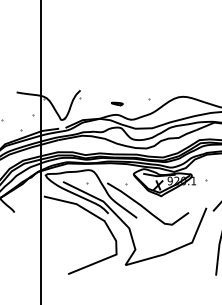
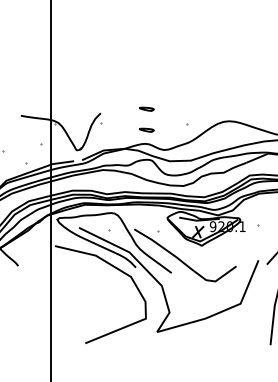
part: (116, 86) -> (146, 108), added

